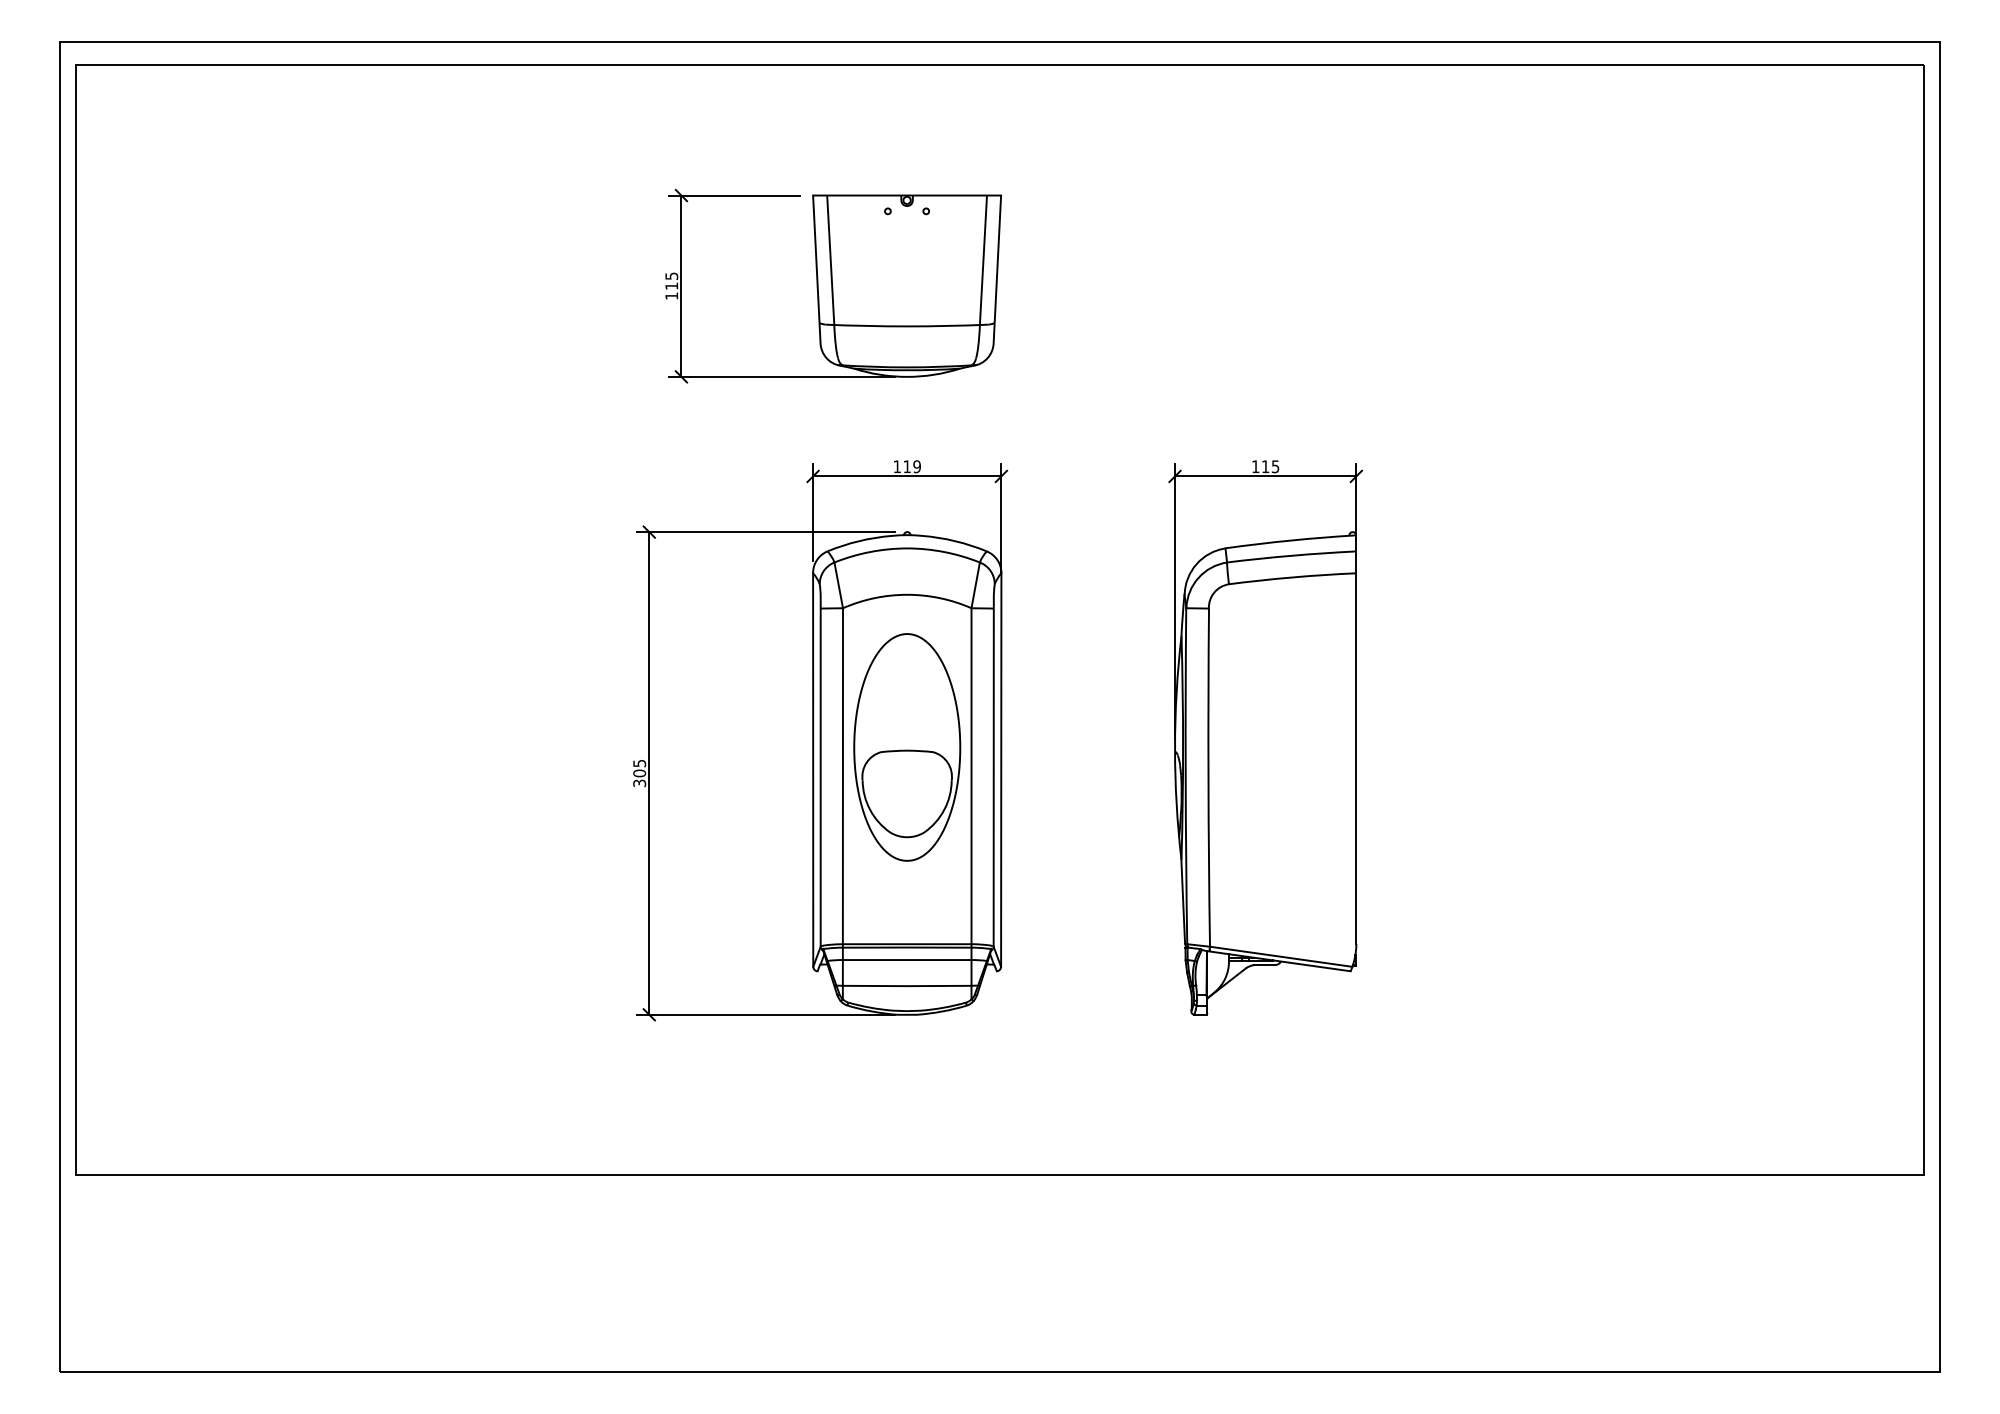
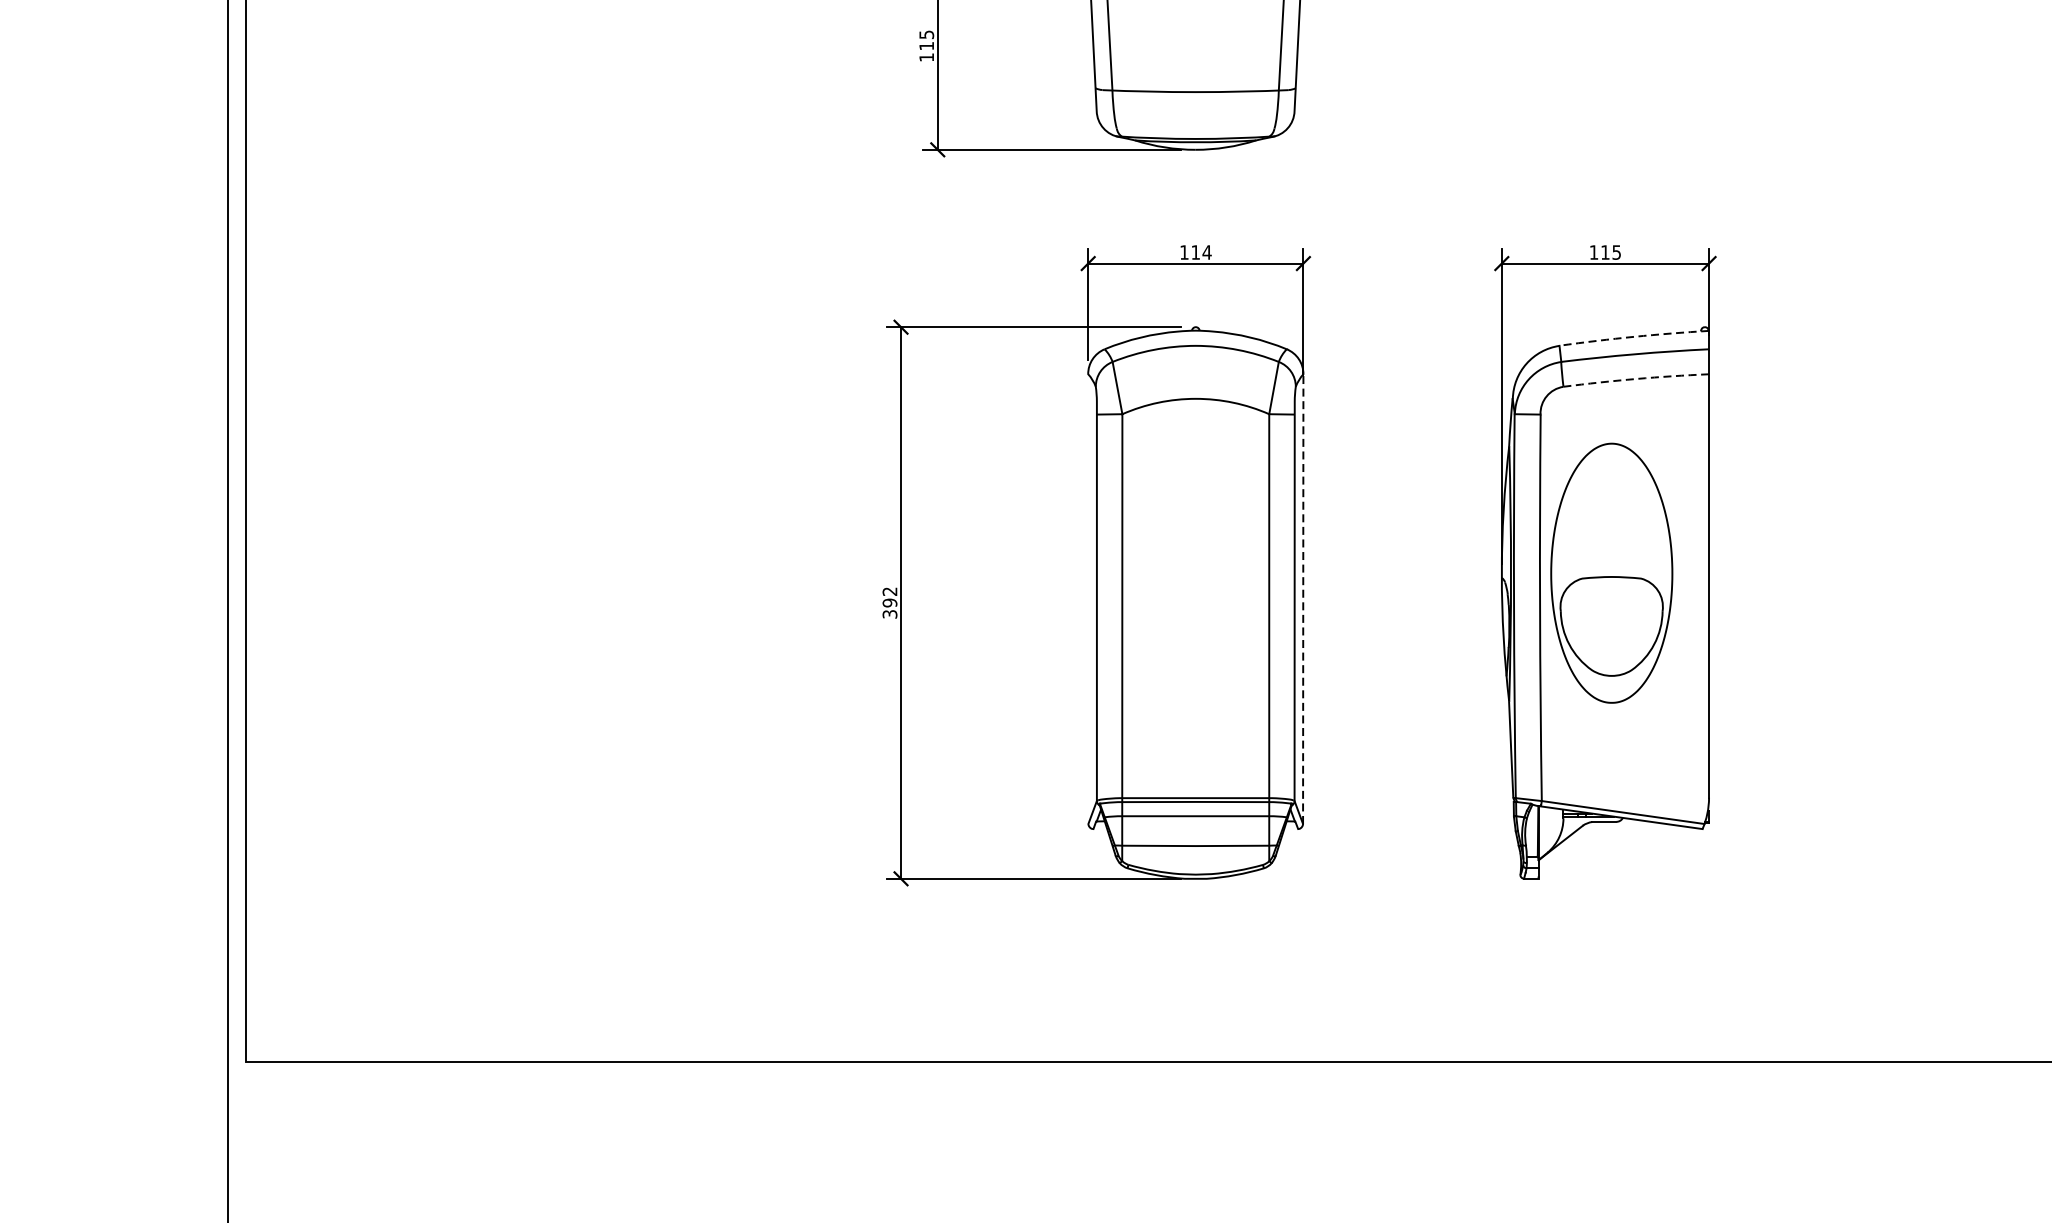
text: (917, 466) -> (1207, 252), 119 -> 114
arc: (1290, 540) -> (1633, 336), solid -> dashed
arc: (1292, 577) -> (1636, 379), solid -> dashed
part: (907, 747) -> (1612, 573), moved
text: (639, 768) -> (889, 597), 305 -> 392
line: (813, 769) -> (1088, 598), removed
line: (1001, 770) -> (1303, 599), solid -> dashed

